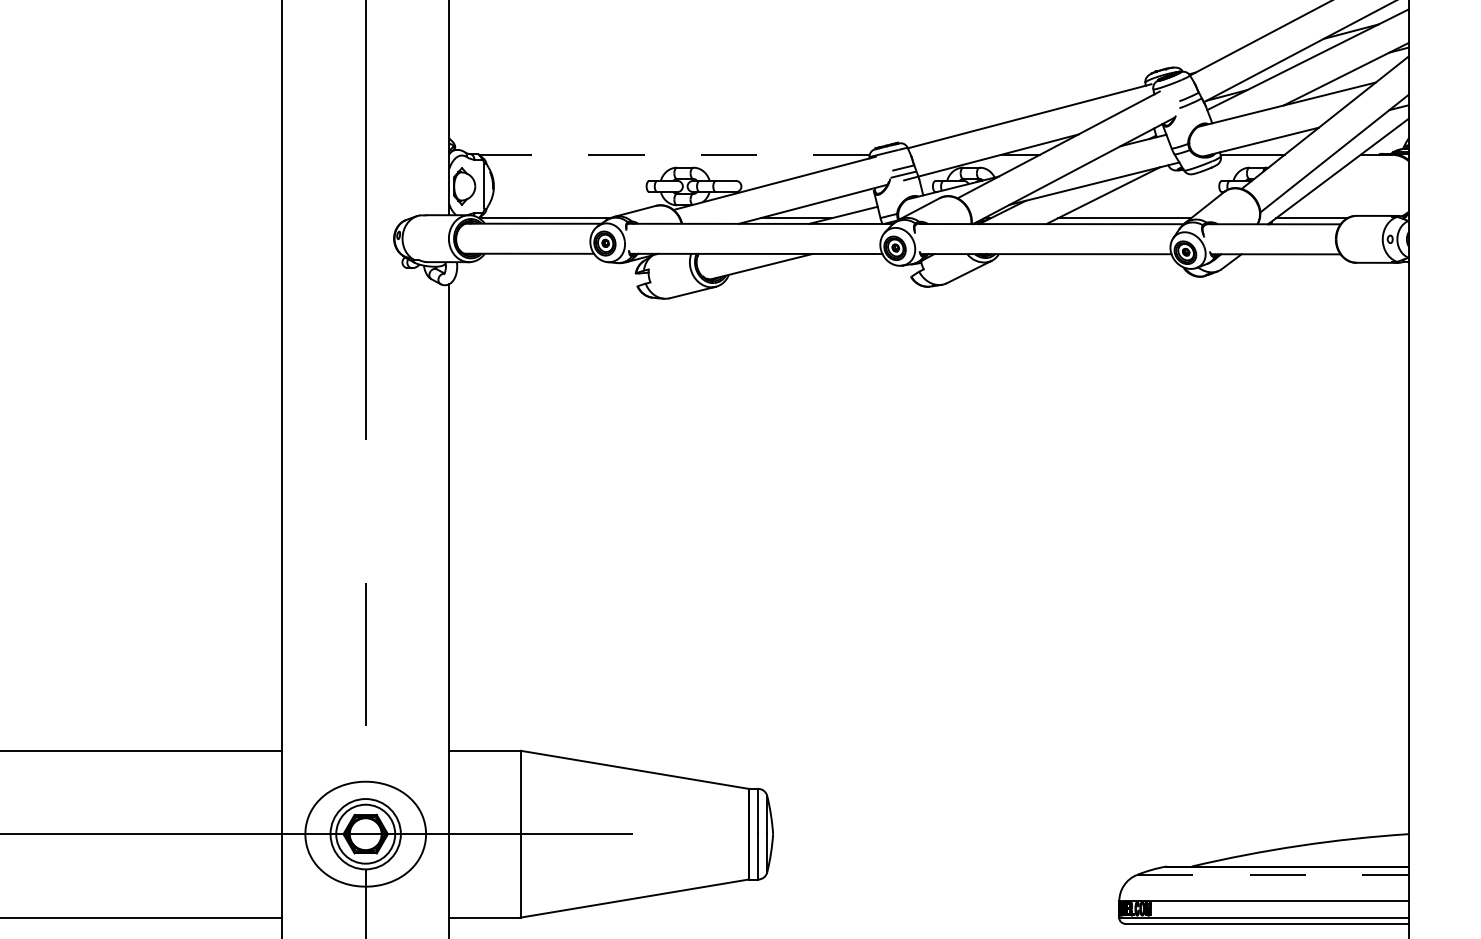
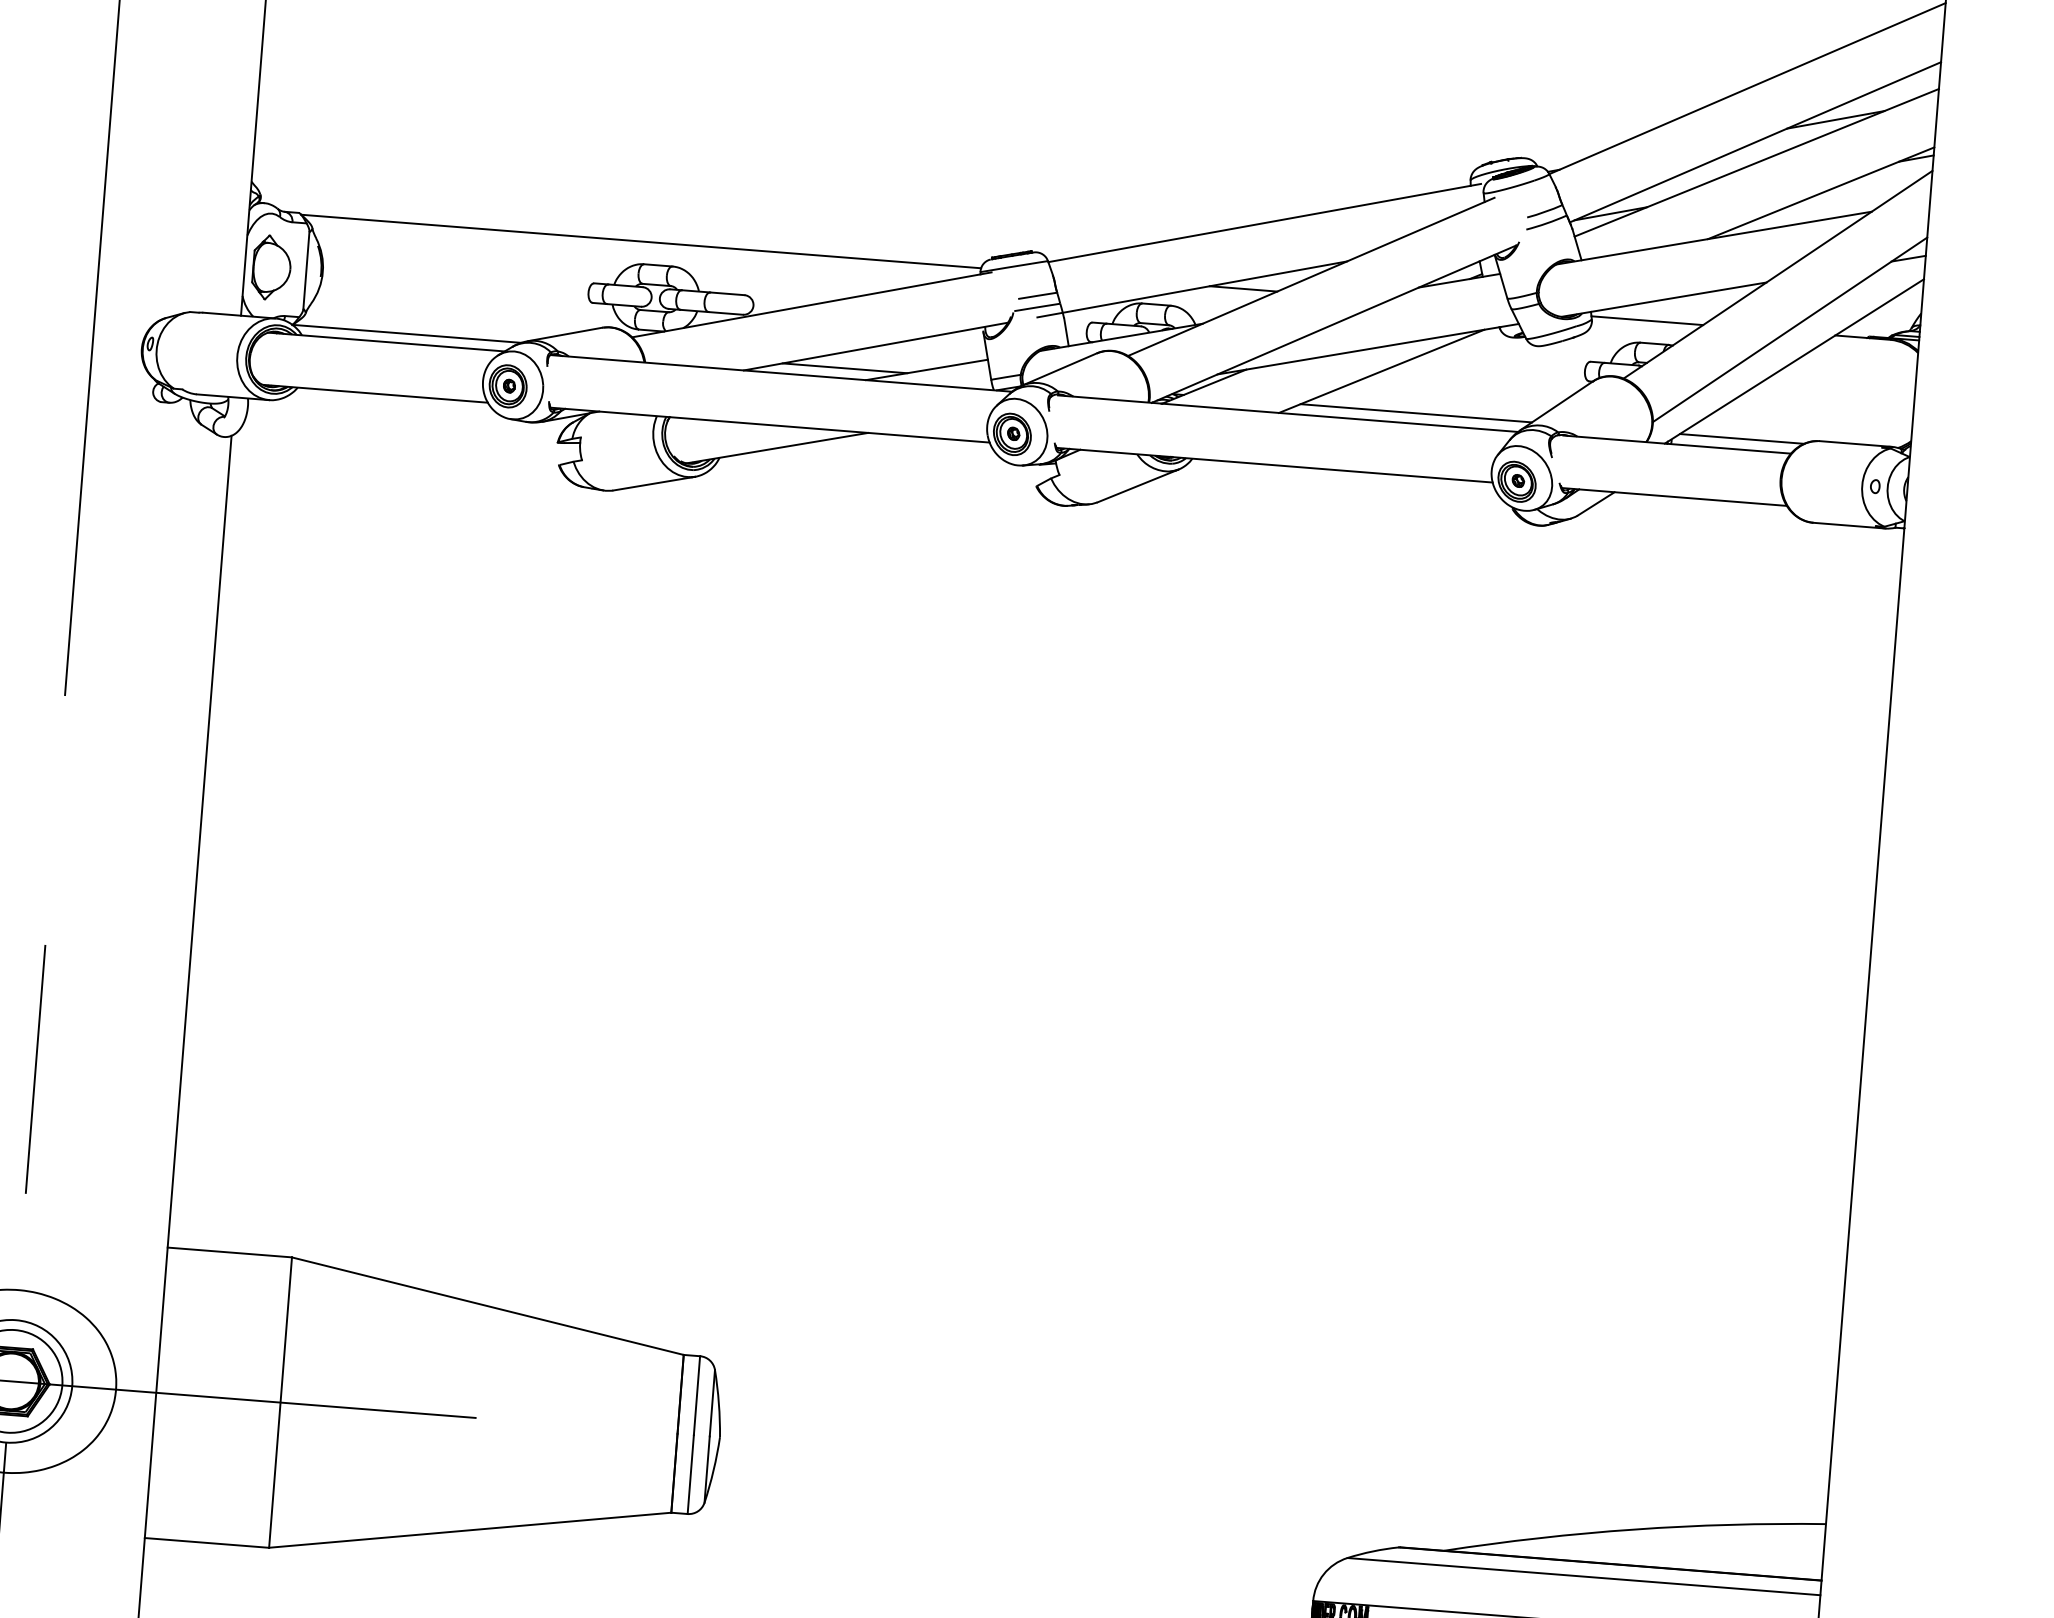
line: (673, 154) -> (639, 240), dashed -> solid
line: (1272, 875) -> (1583, 1577), dashed -> solid

